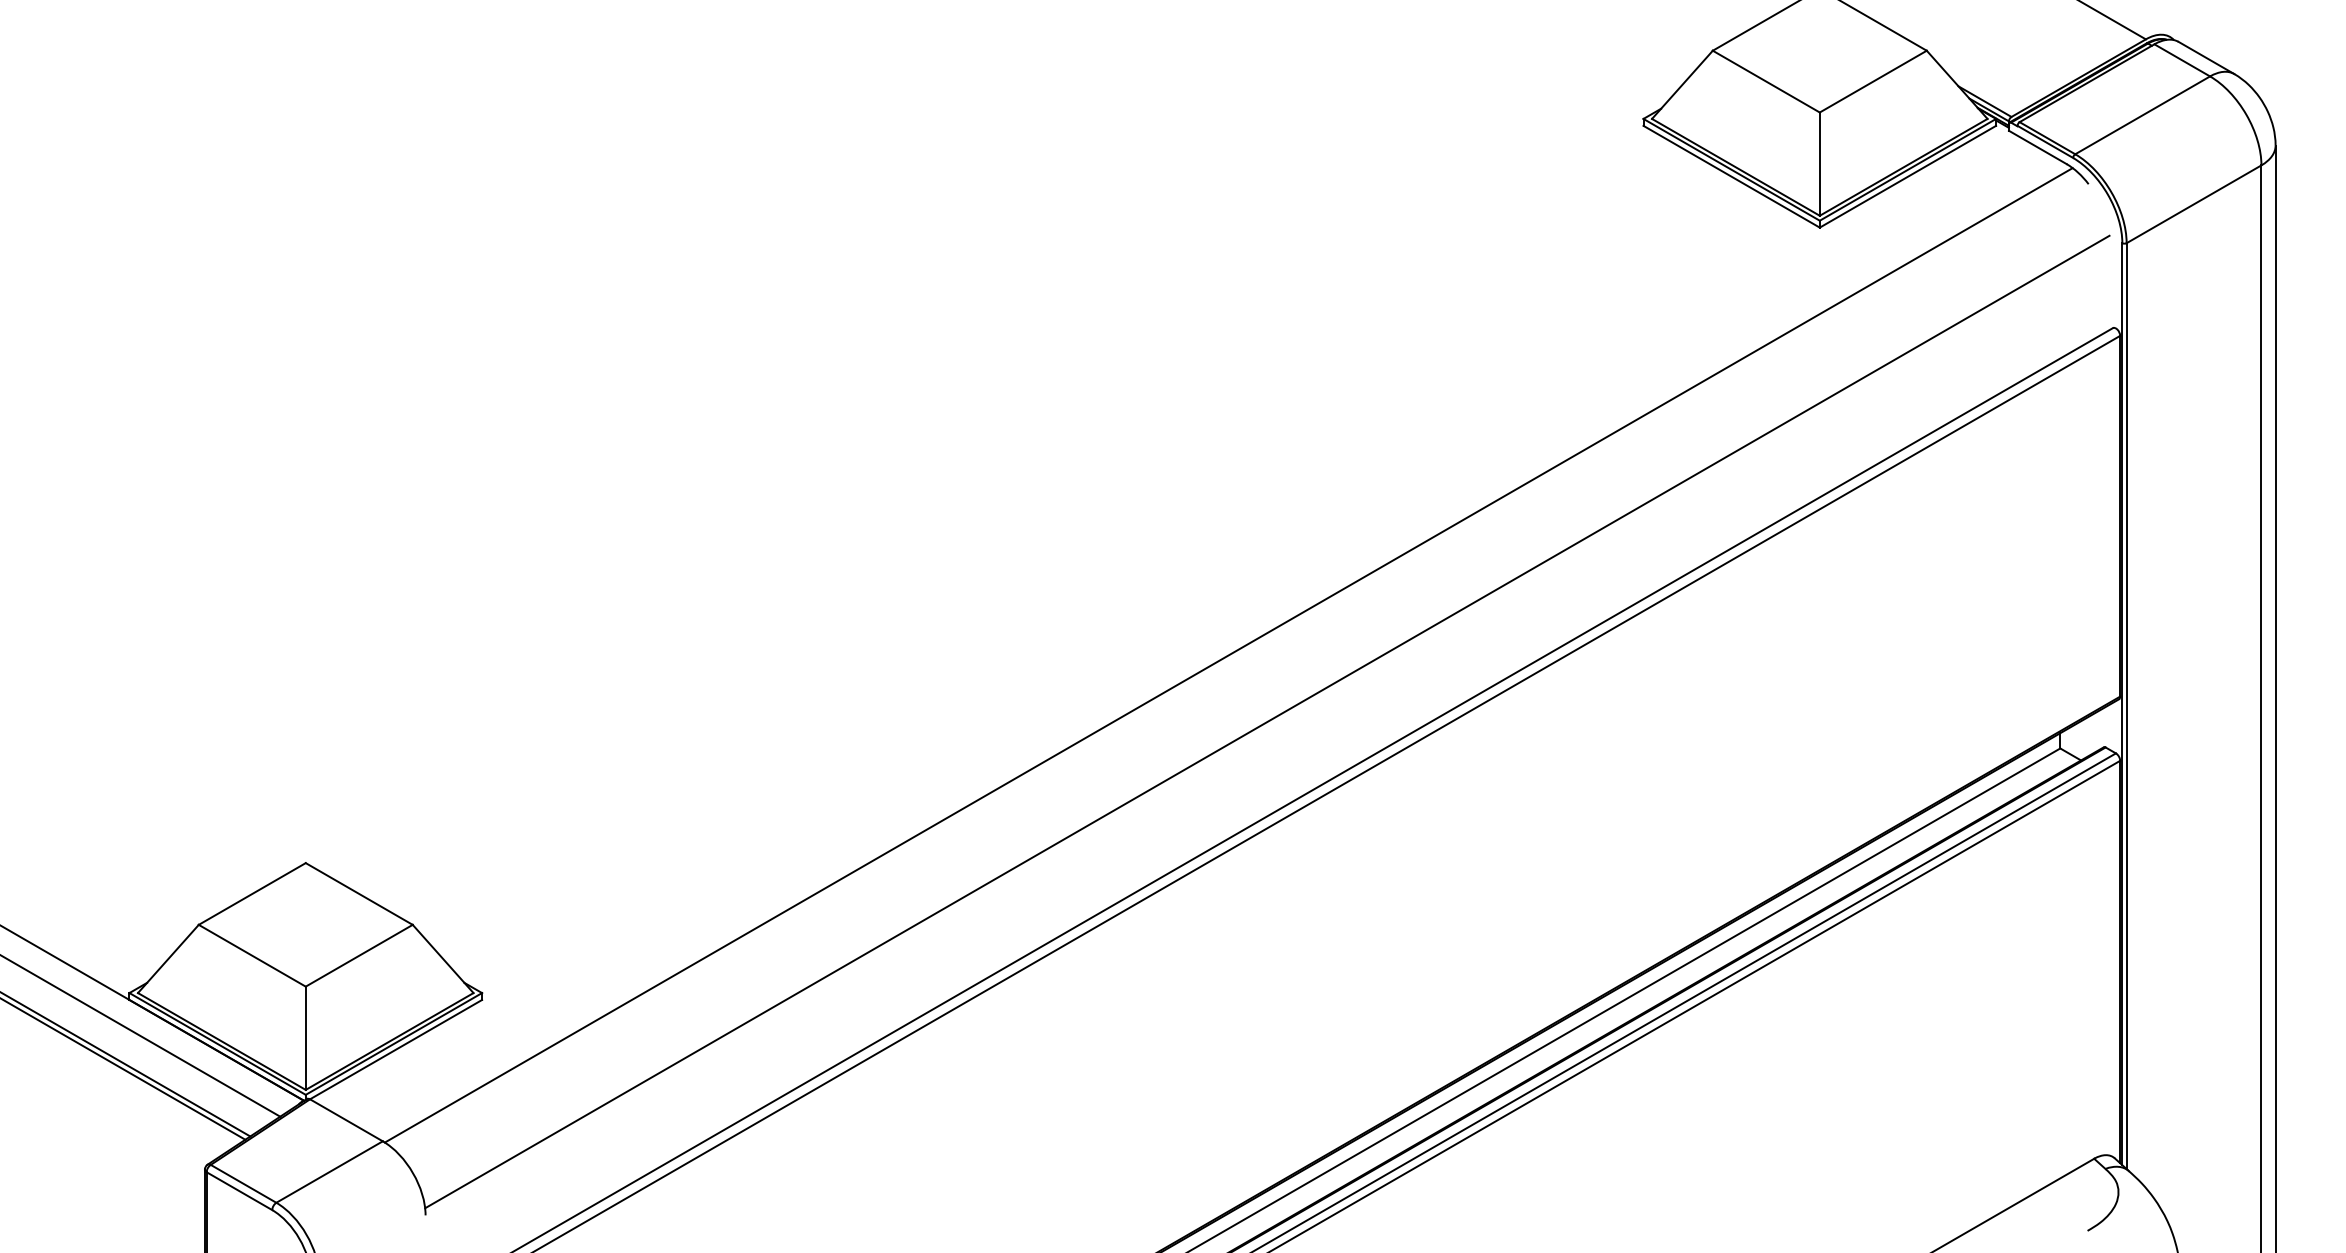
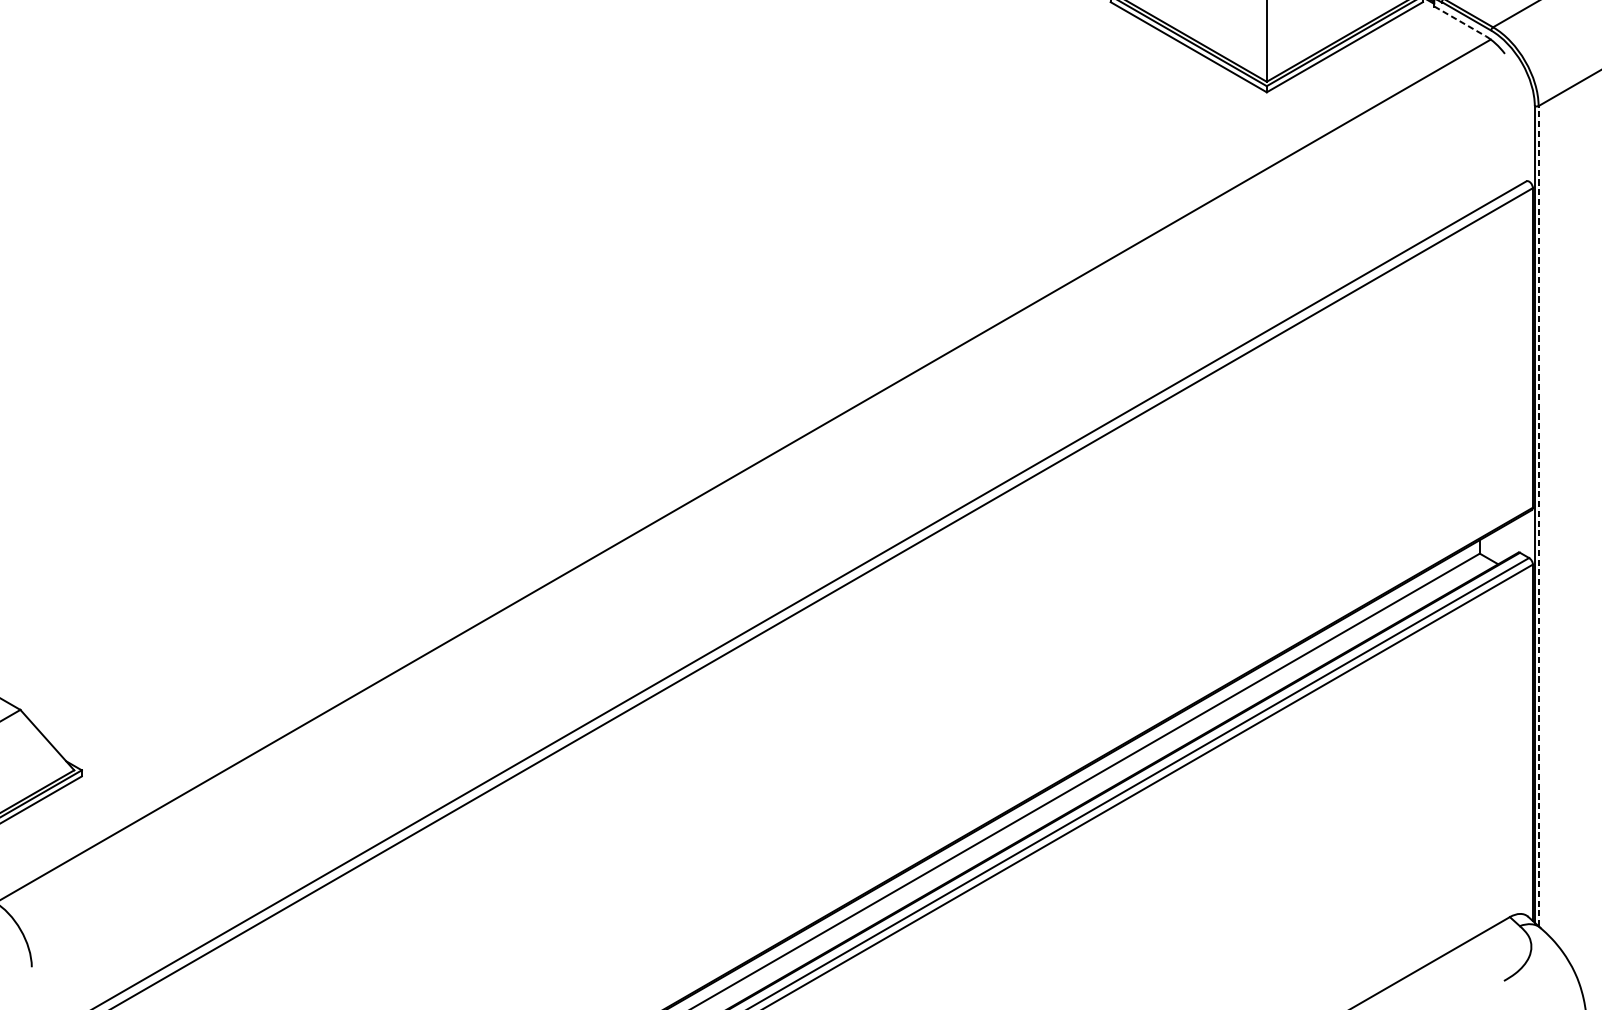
line: (2038, 147) -> (1460, 21), solid -> dashed
line: (2126, 706) -> (1538, 516), solid -> dashed
line: (1267, 721) -> (777, 529), removed

